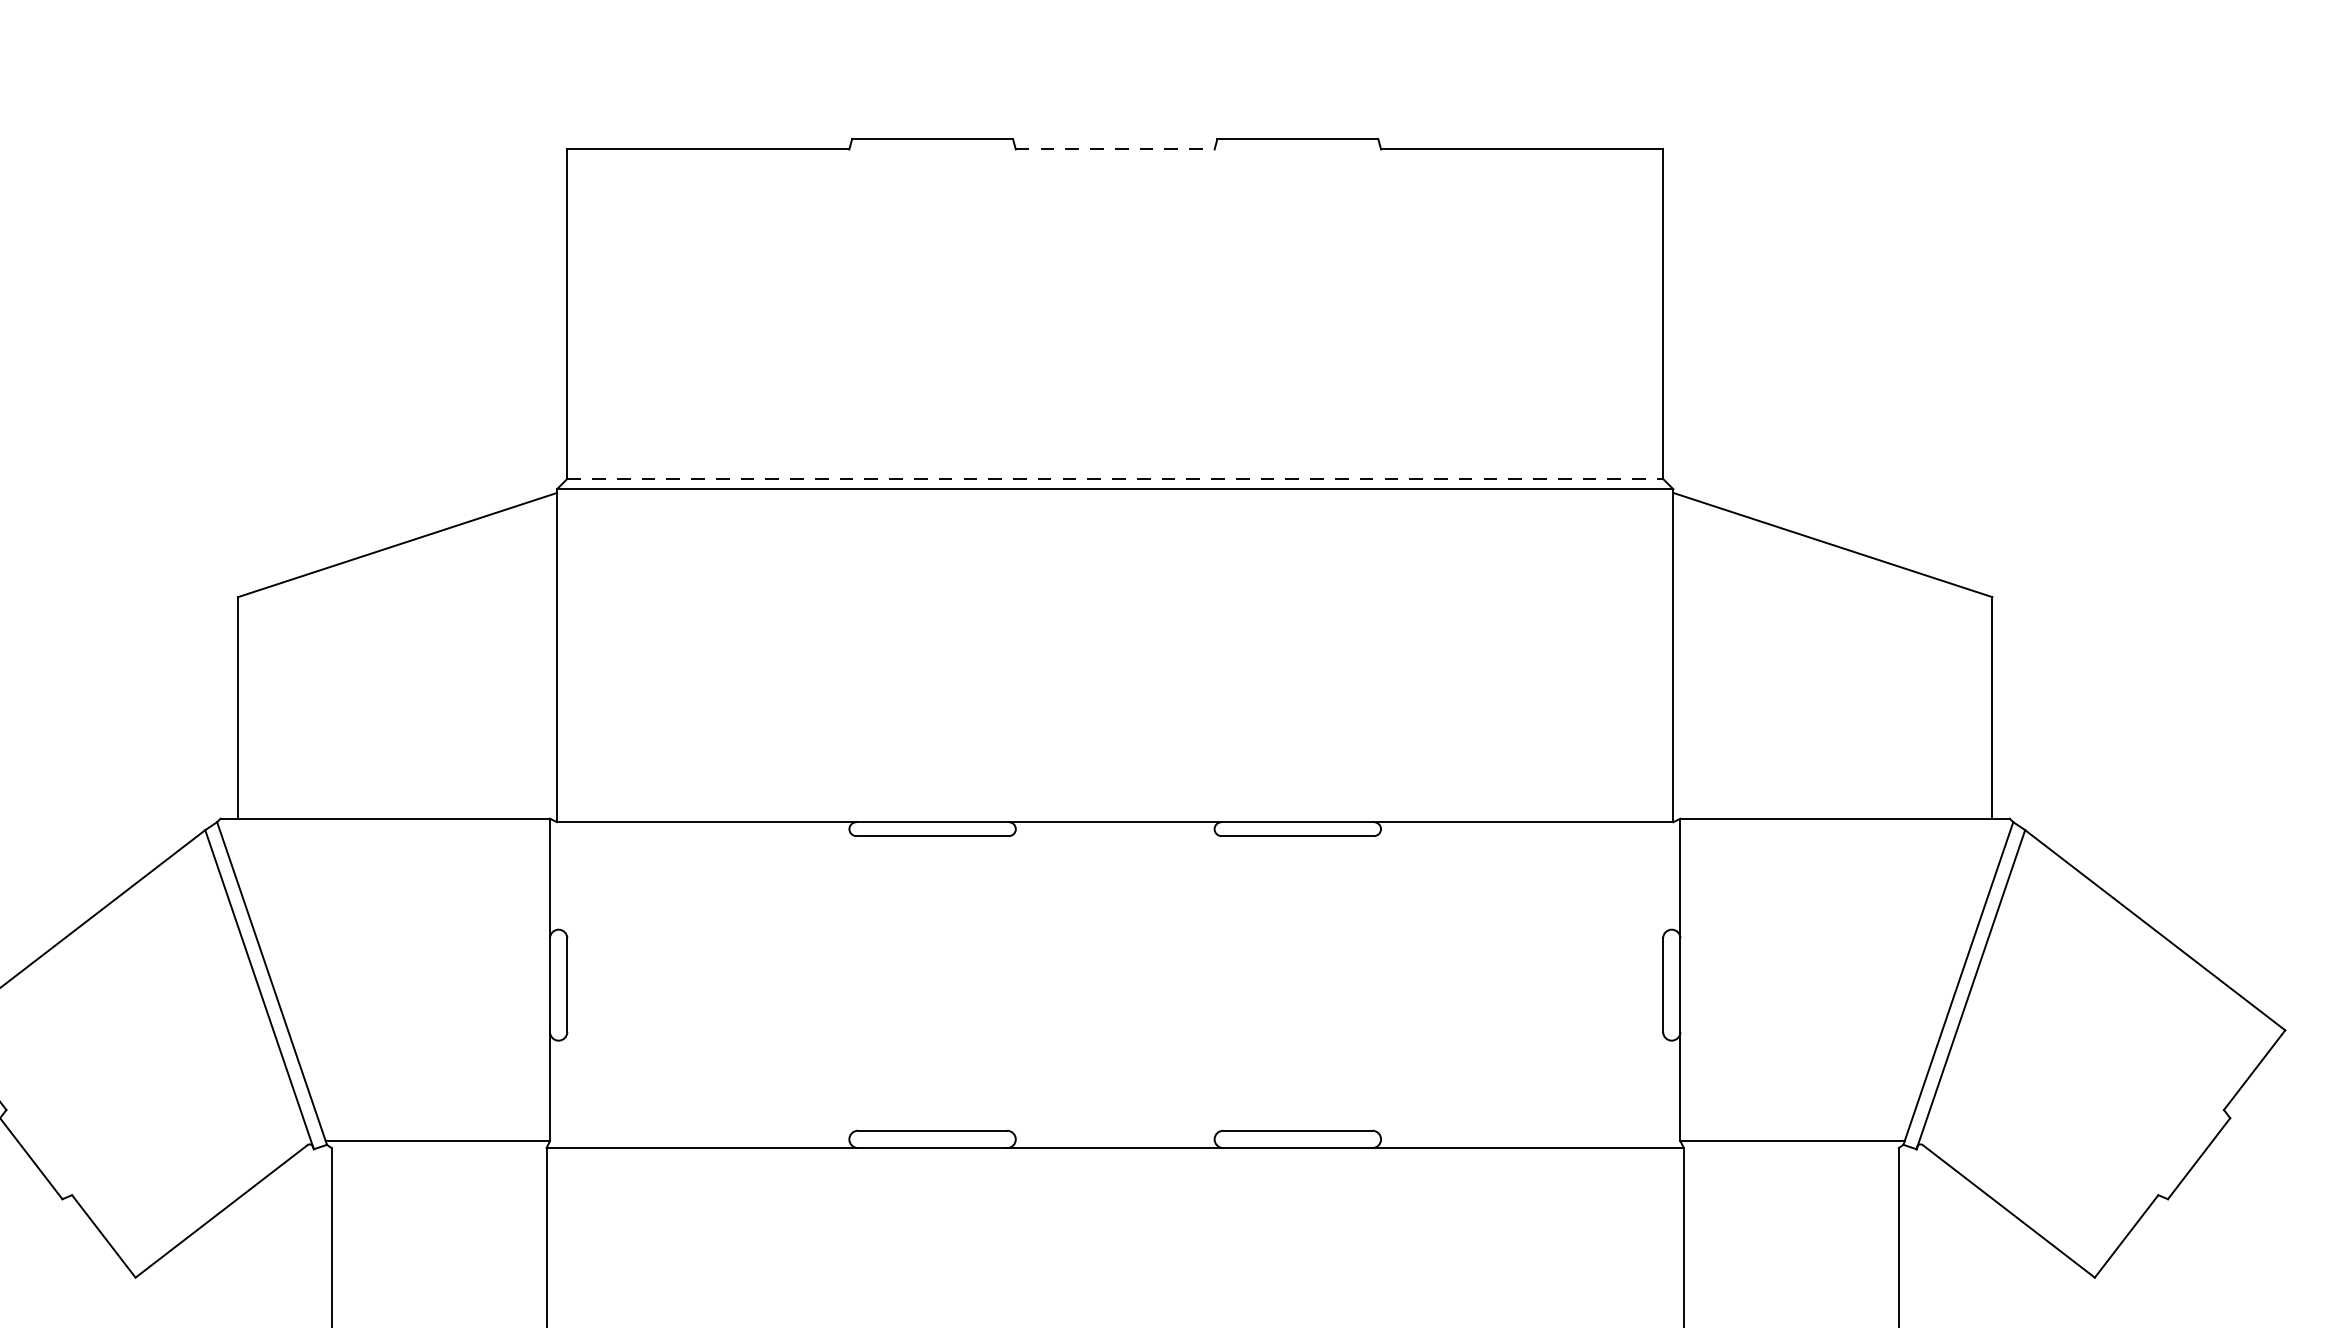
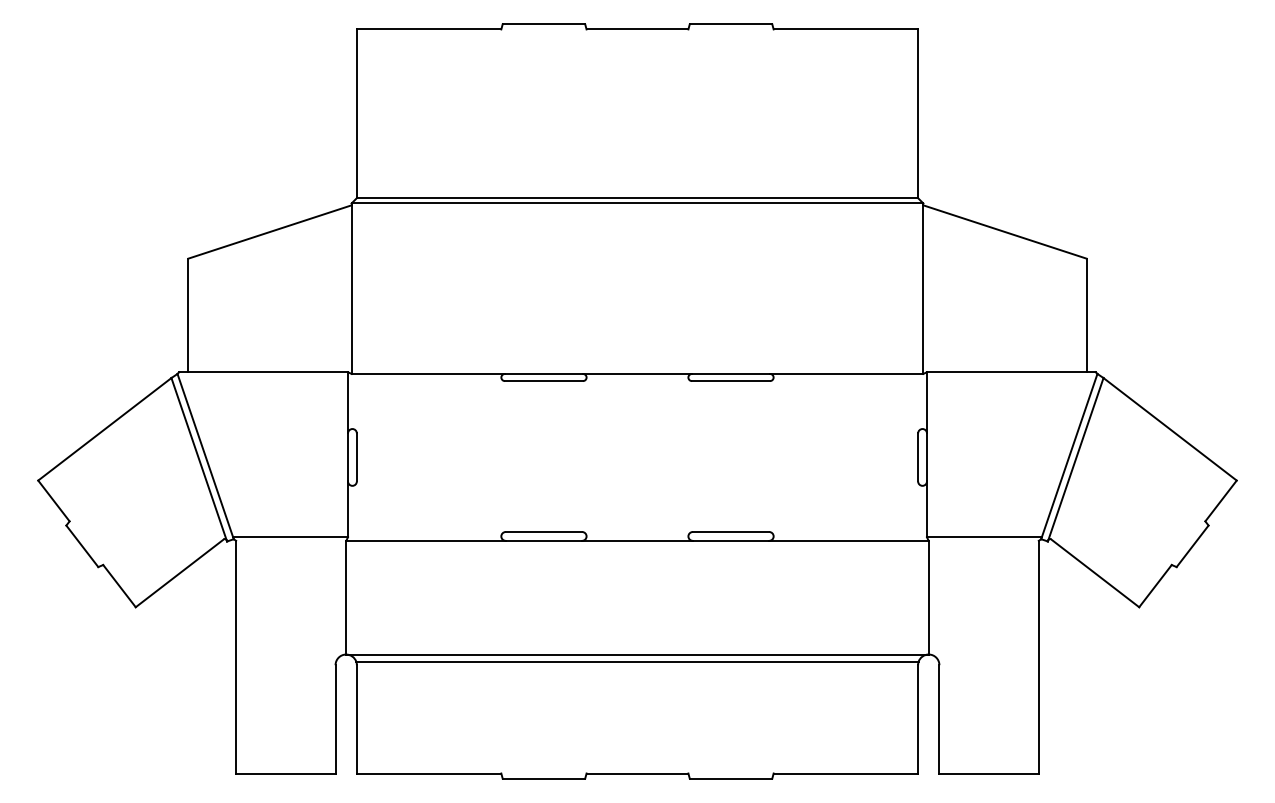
line: (1115, 149) -> (637, 29), dashed -> solid
line: (1115, 479) -> (637, 198), dashed -> solid

